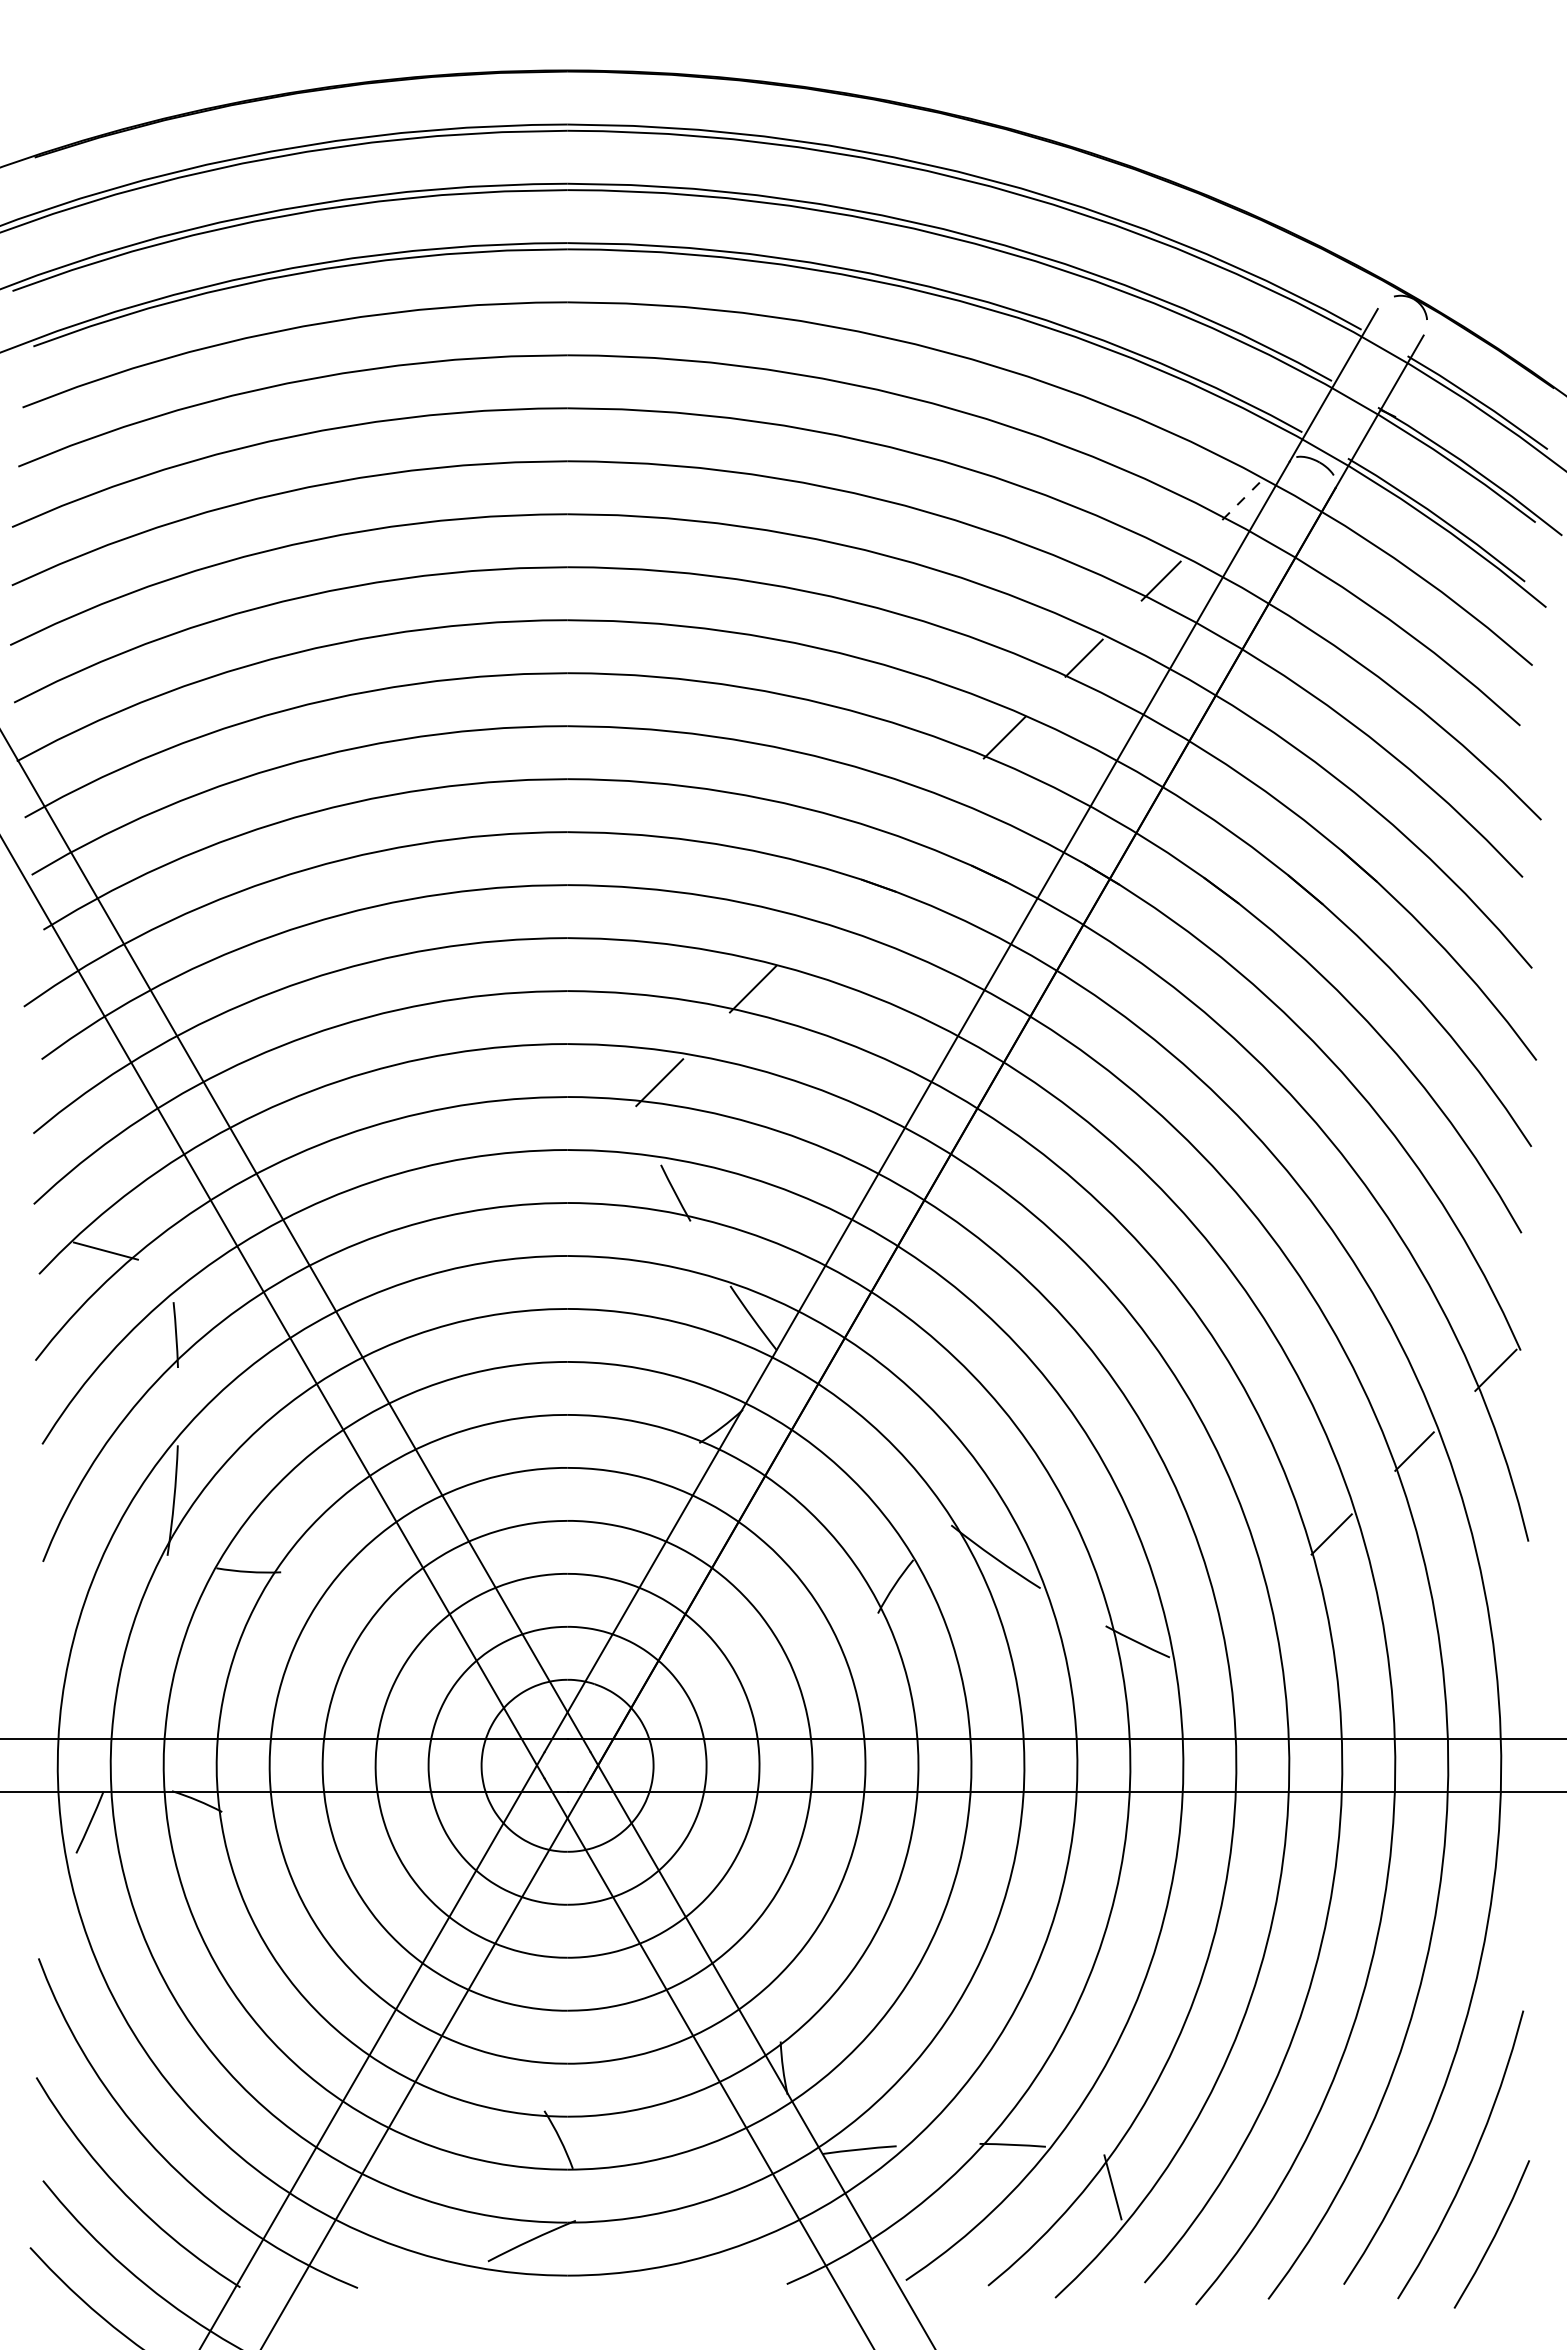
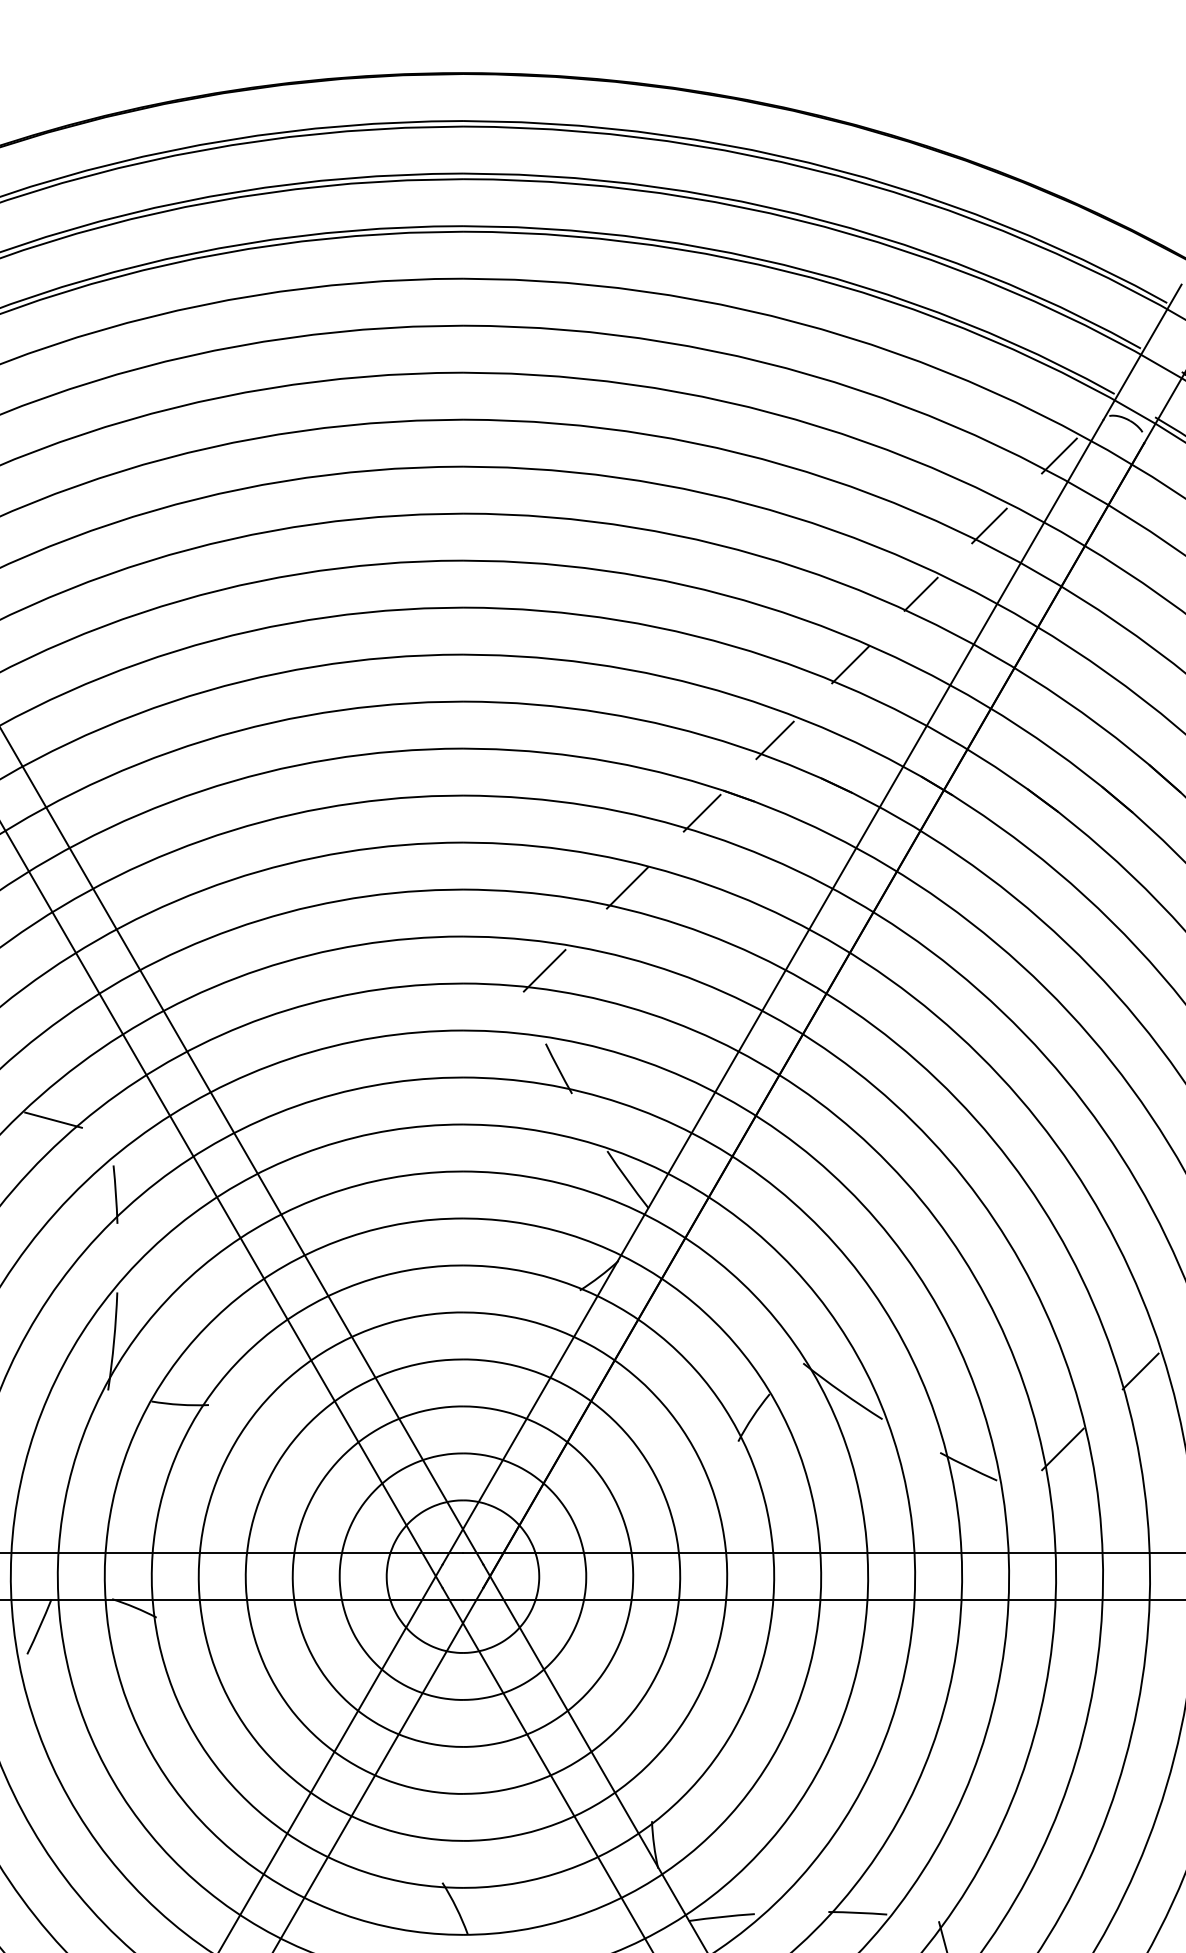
line: (1240, 502) -> (1059, 456), dashed -> solid
line: (919, 822) -> (775, 740), added
line: (836, 904) -> (701, 812), added
line: (1243, 1621) -> (1062, 1448), added

